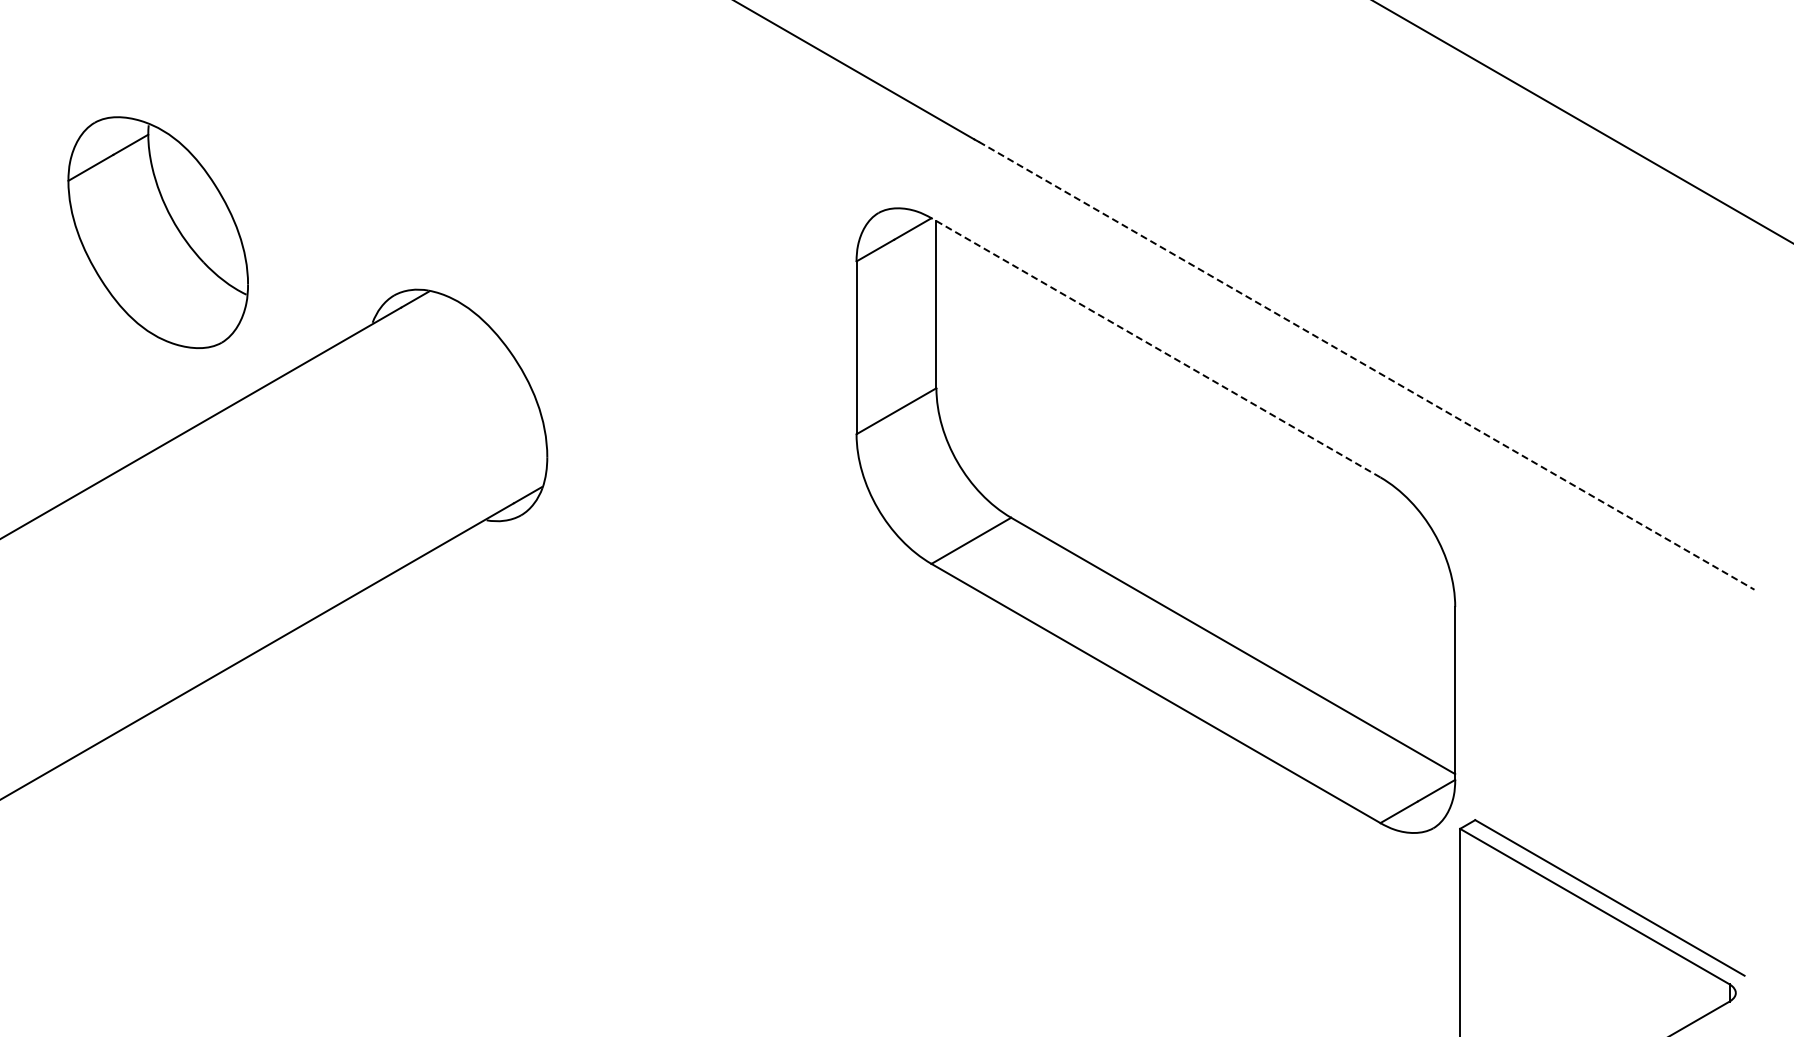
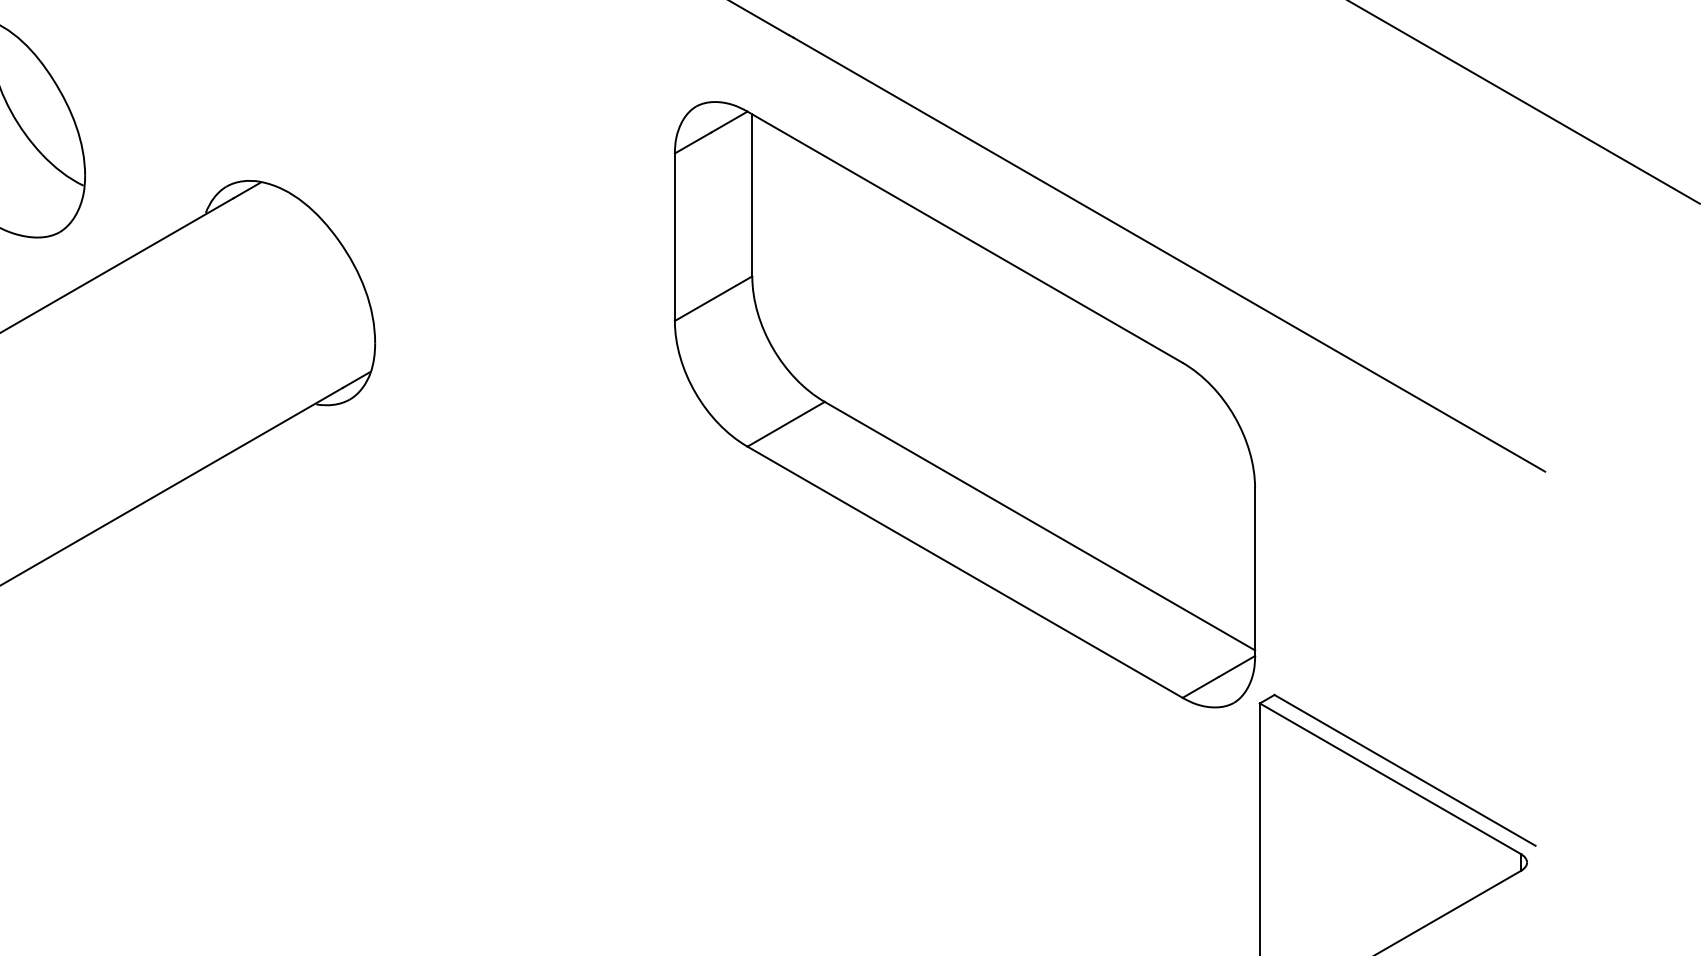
line: (1155, 347) -> (964, 236), dashed -> solid
line: (1366, 365) -> (1169, 254), dashed -> solid

